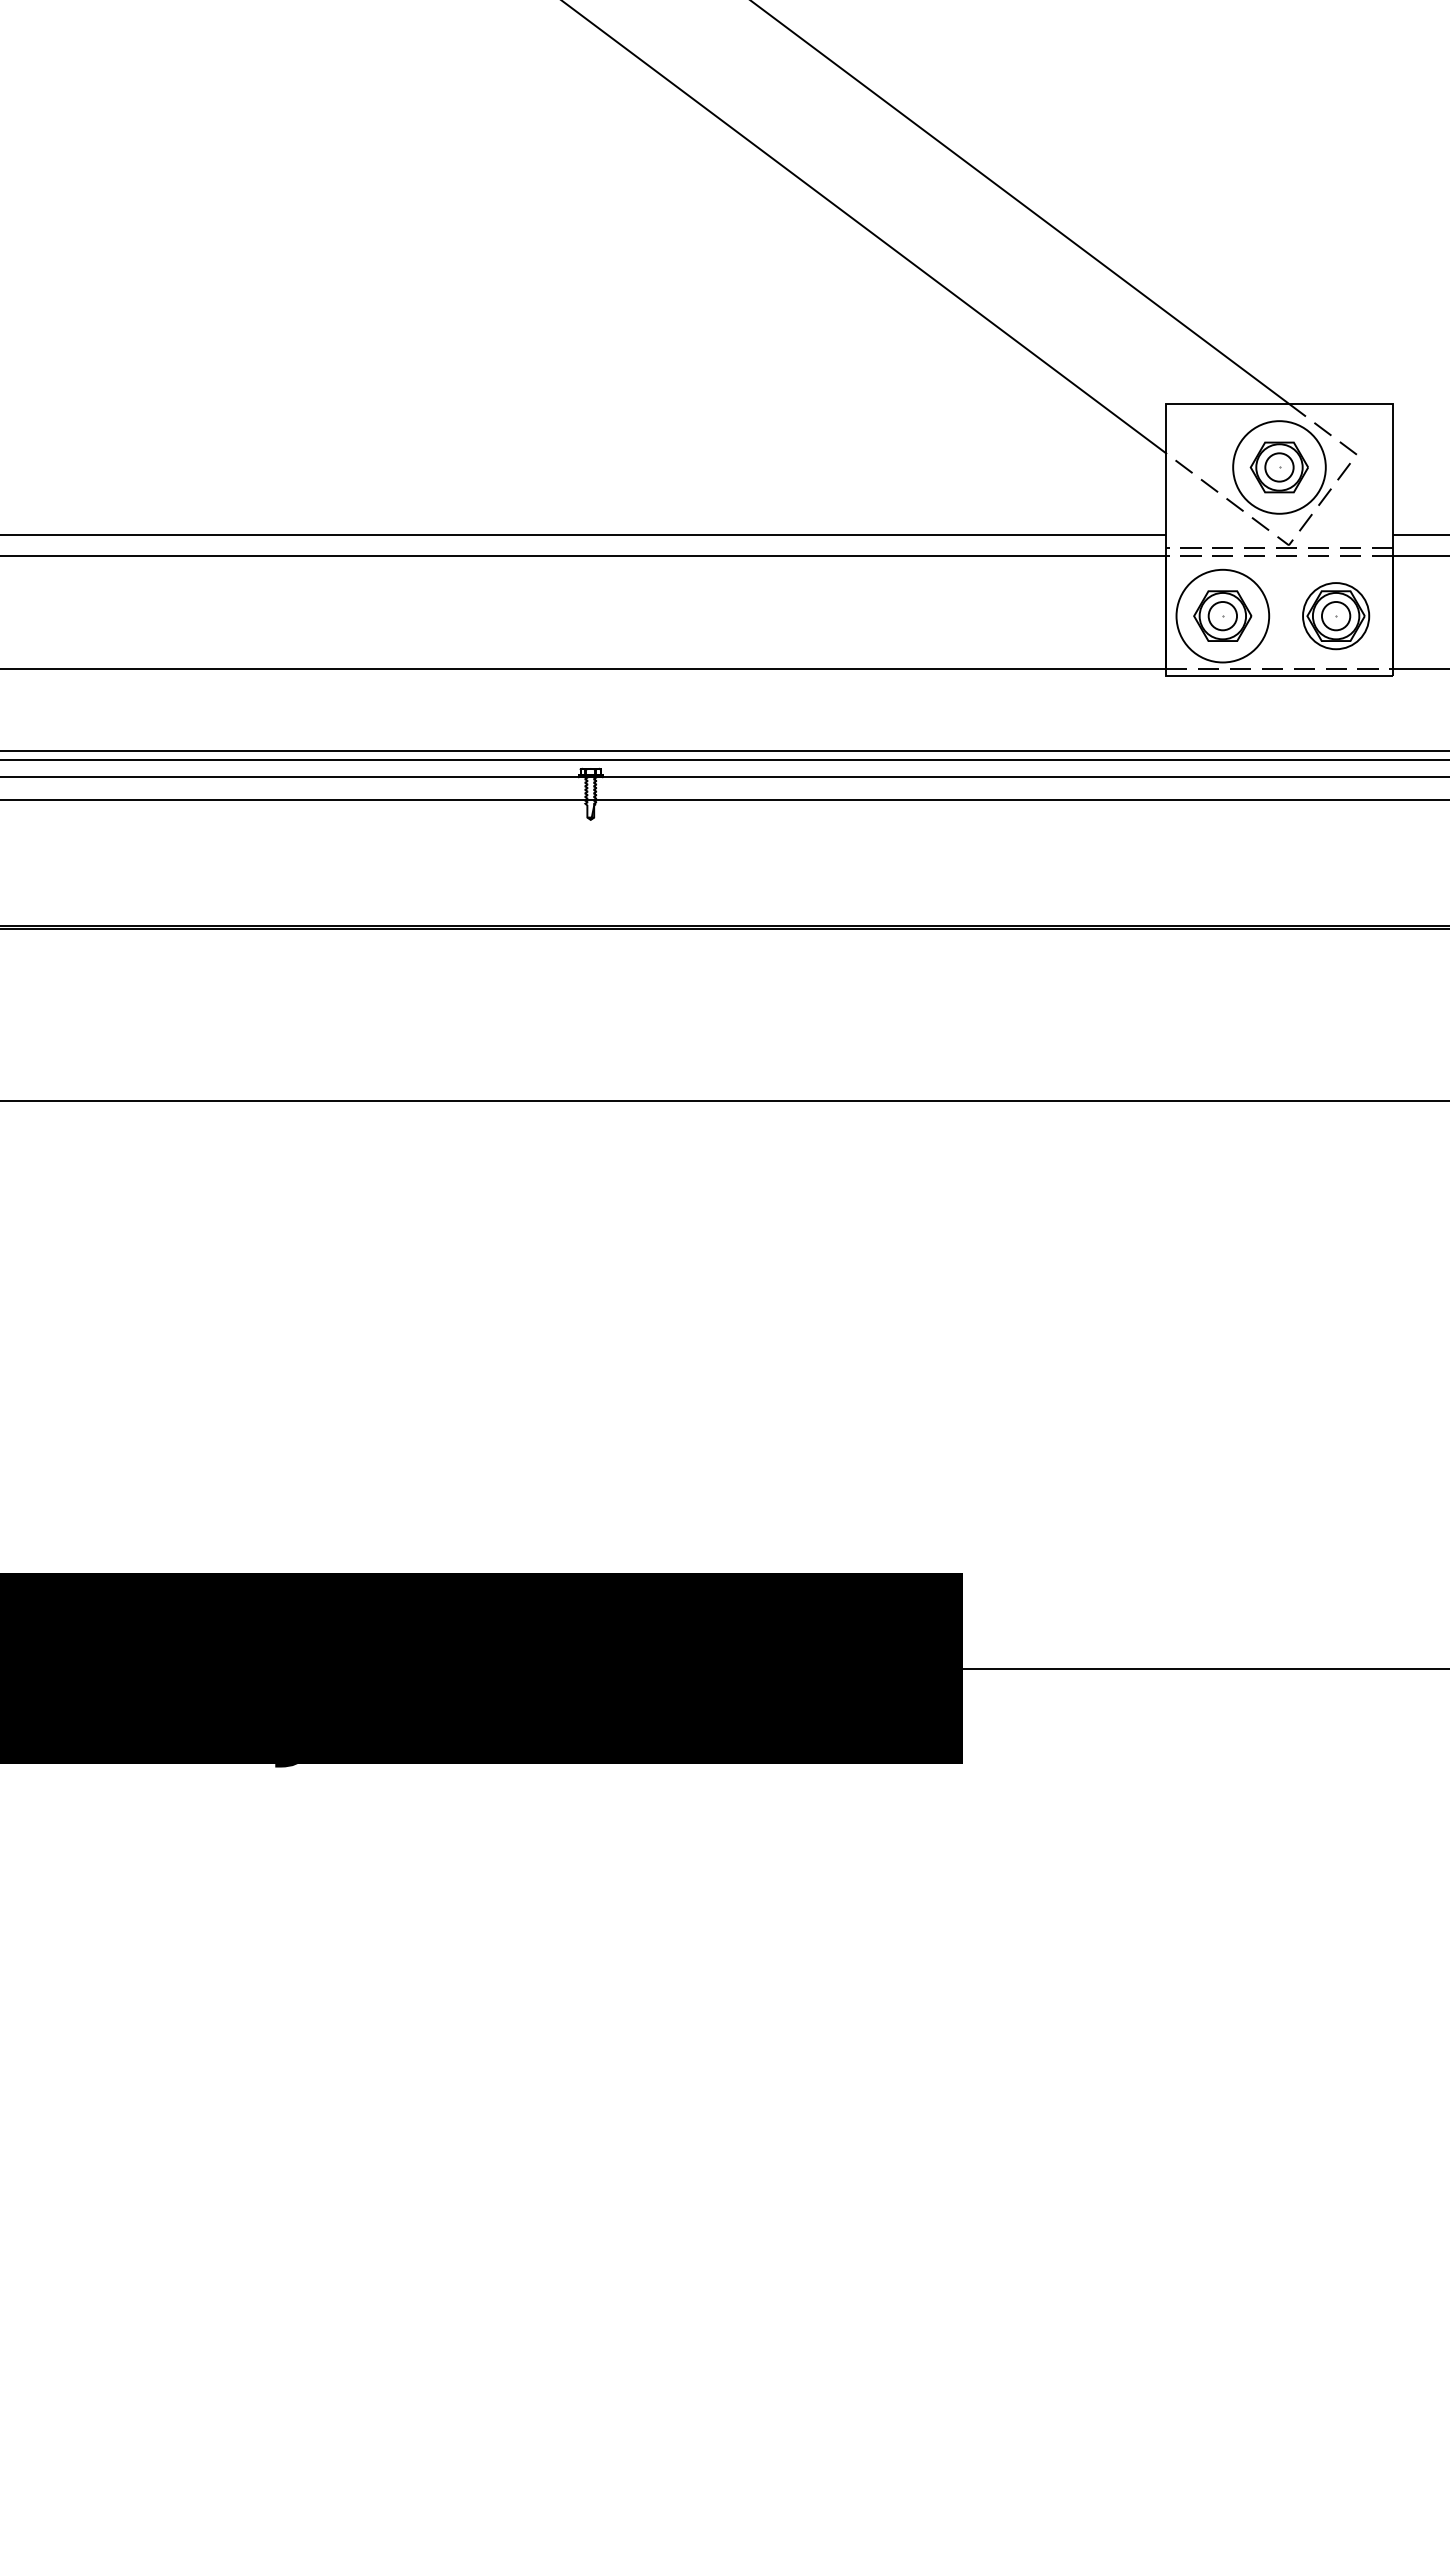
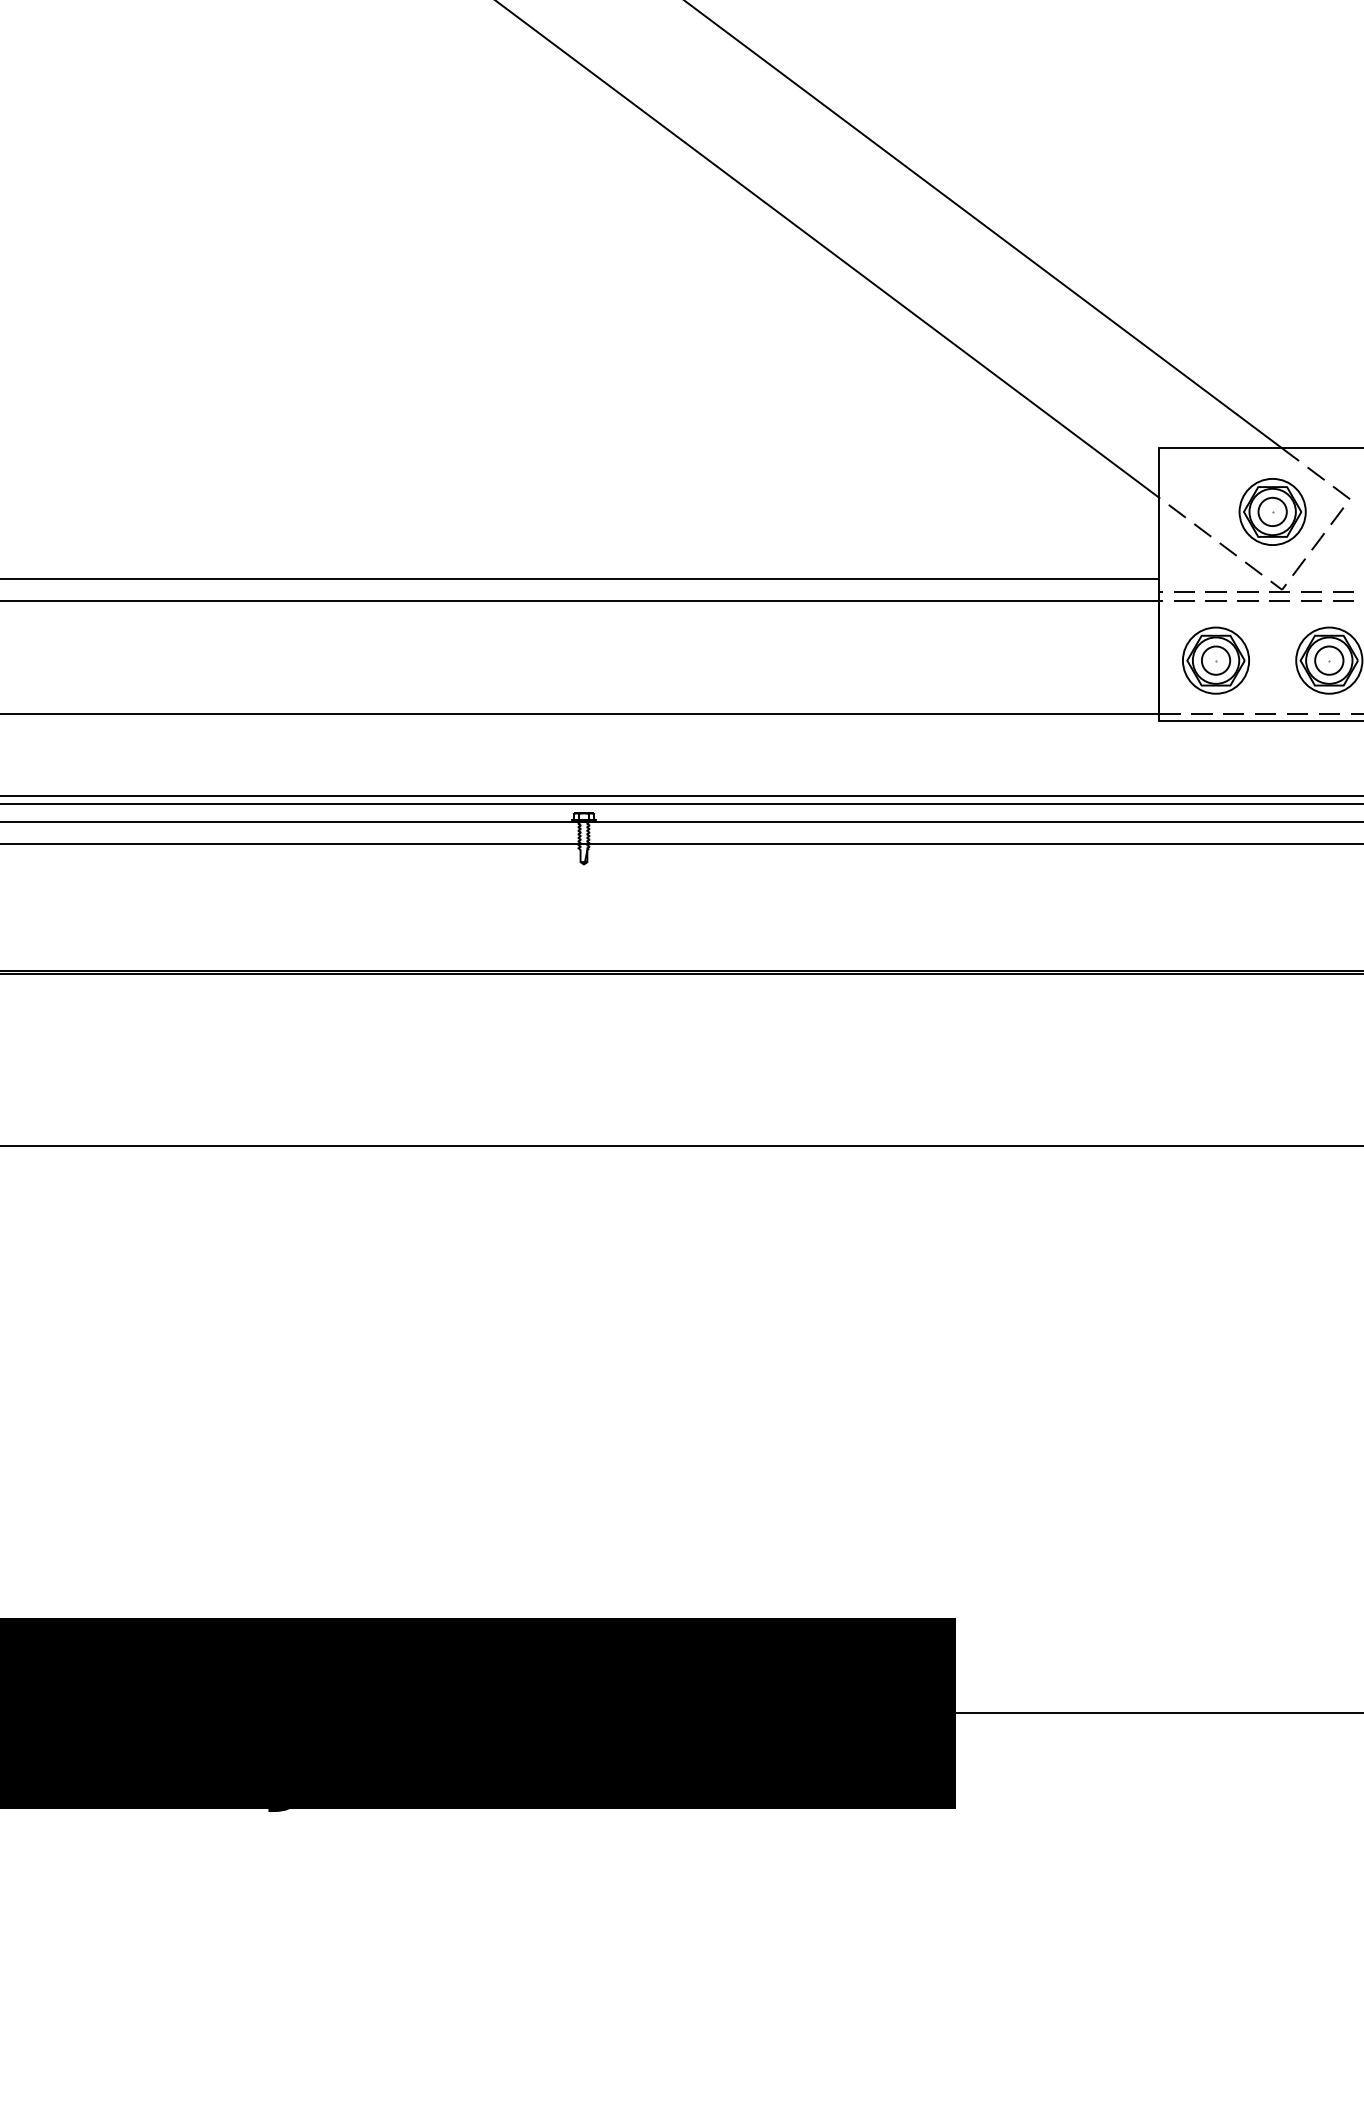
circle: (1279, 467) -> (1272, 512), size x0.71
circle: (1222, 616) -> (1215, 661), size x0.71

